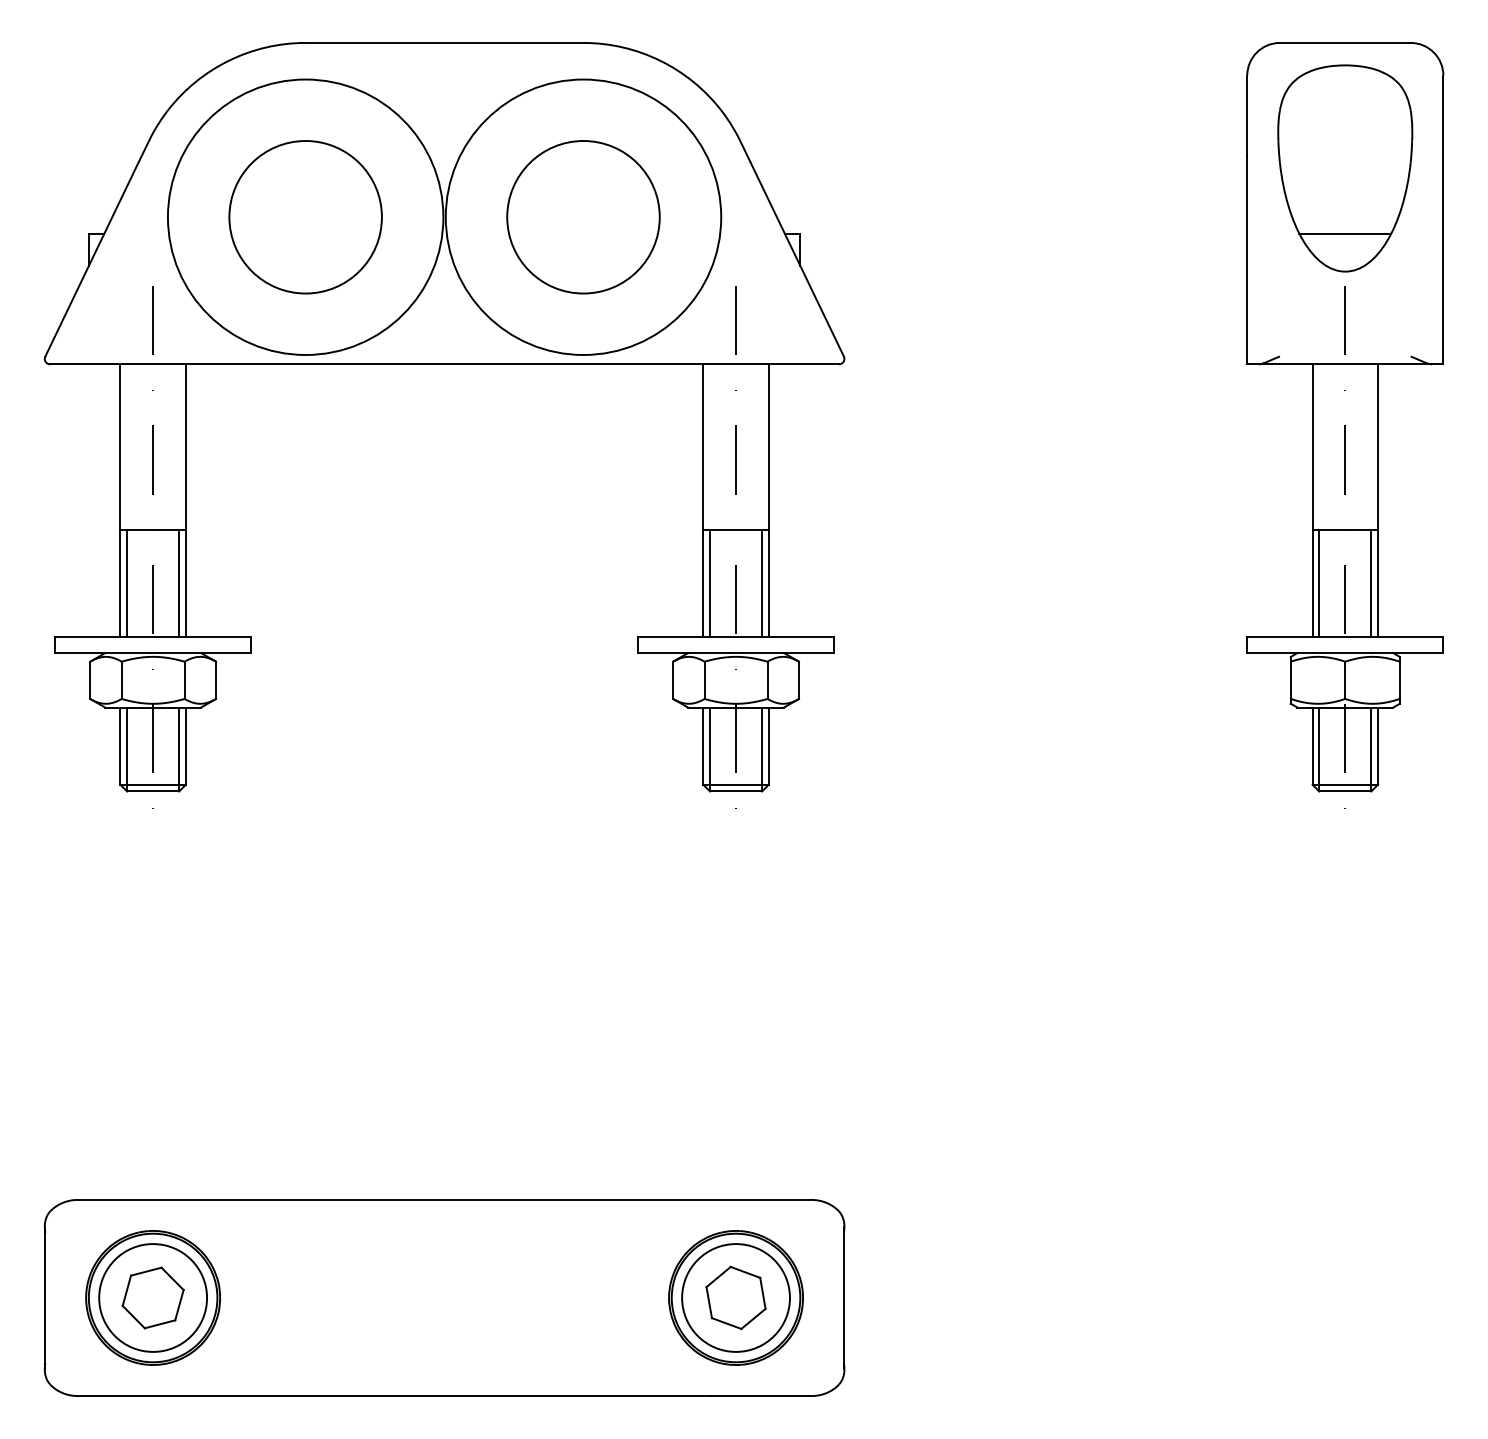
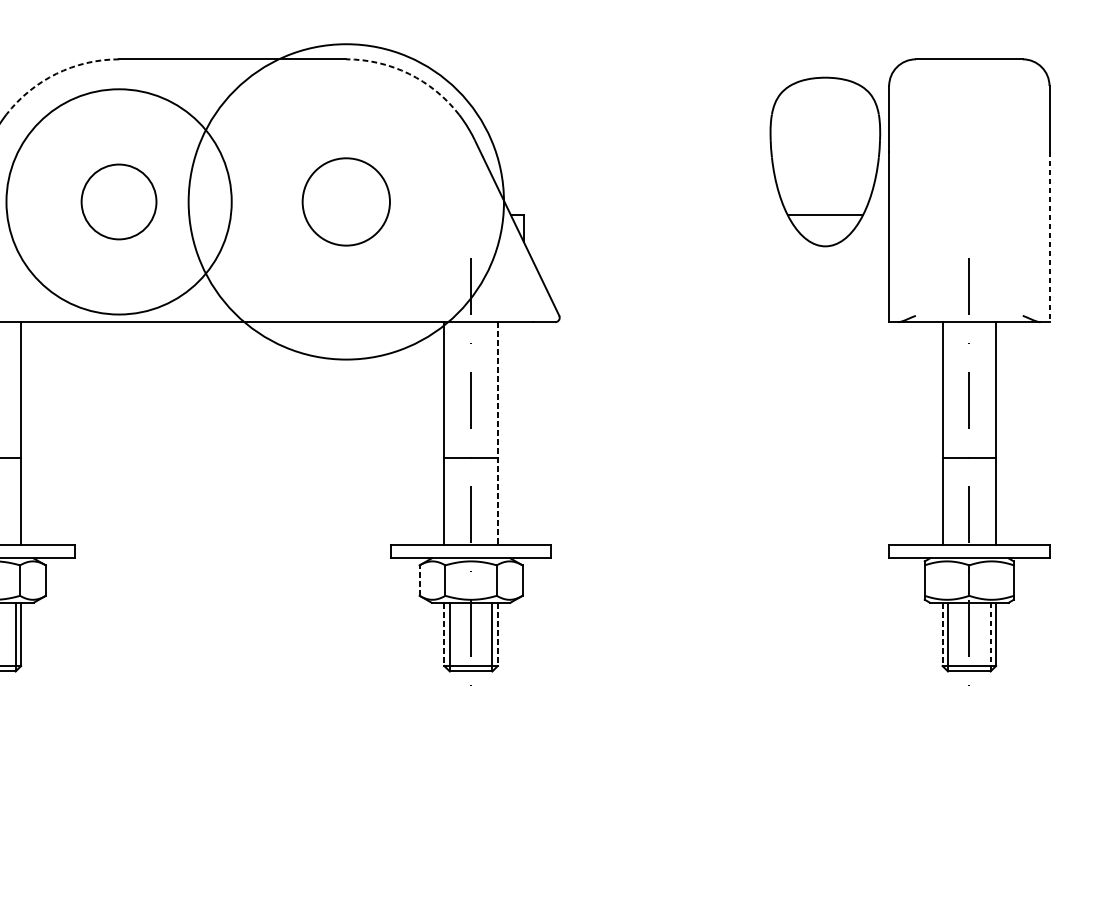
arc: (228, 60) -> (56, 73), solid -> dashed
arc: (660, 60) -> (409, 73), solid -> dashed
part: (1345, 168) -> (825, 162), moved
circle: (583, 216) -> (346, 201), size x1.4
circle: (305, 217) -> (118, 202), size x0.6
circle: (583, 217) -> (346, 202), size x0.7
line: (1443, 260) -> (1049, 237), solid -> dashed
line: (768, 501) -> (497, 434), solid -> dashed
line: (179, 582) -> (15, 500), removed
line: (709, 582) -> (449, 500), removed
line: (762, 582) -> (492, 500), removed
line: (1319, 582) -> (948, 500), removed
line: (1371, 582) -> (990, 500), removed
line: (673, 680) -> (419, 580), solid -> dashed
line: (703, 746) -> (444, 634), solid -> dashed
line: (768, 746) -> (497, 634), solid -> dashed
line: (1312, 746) -> (942, 634), solid -> dashed
line: (1371, 749) -> (990, 637), solid -> dashed

